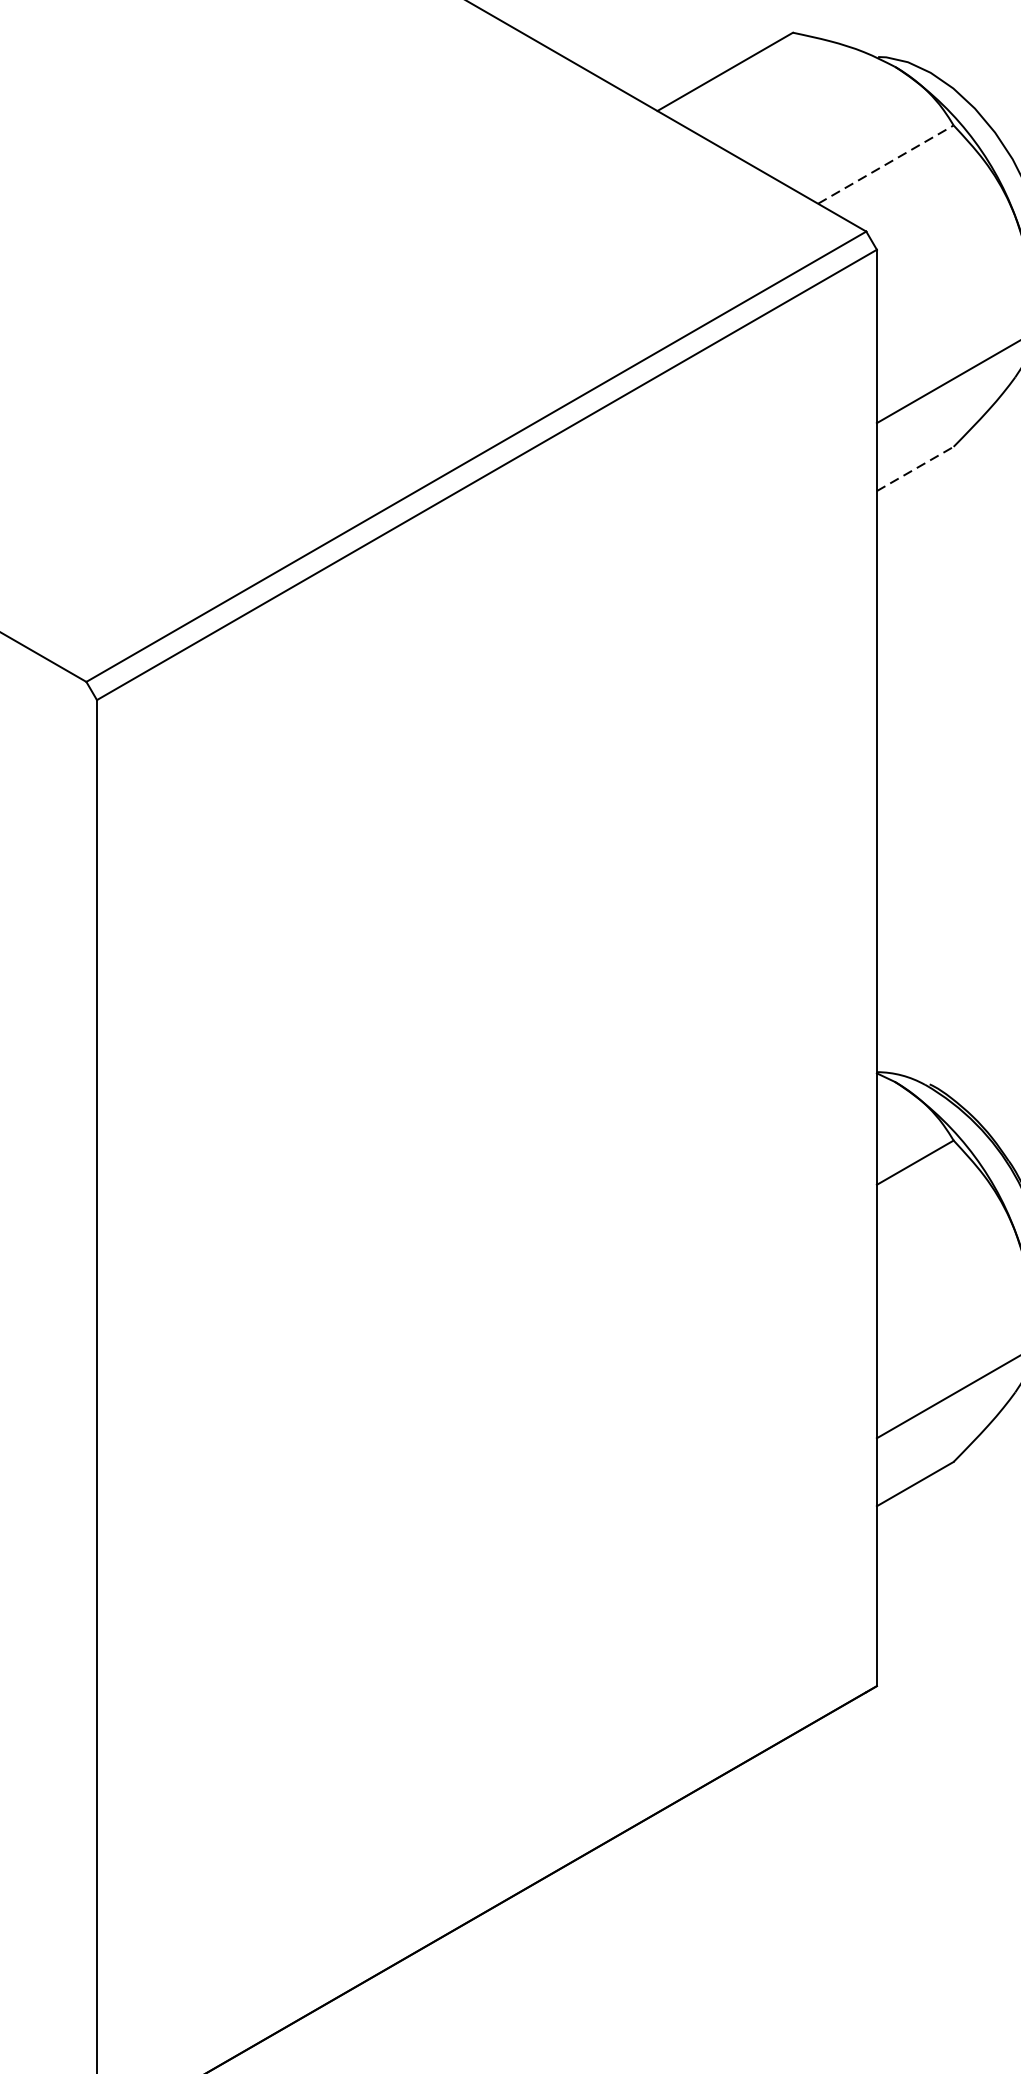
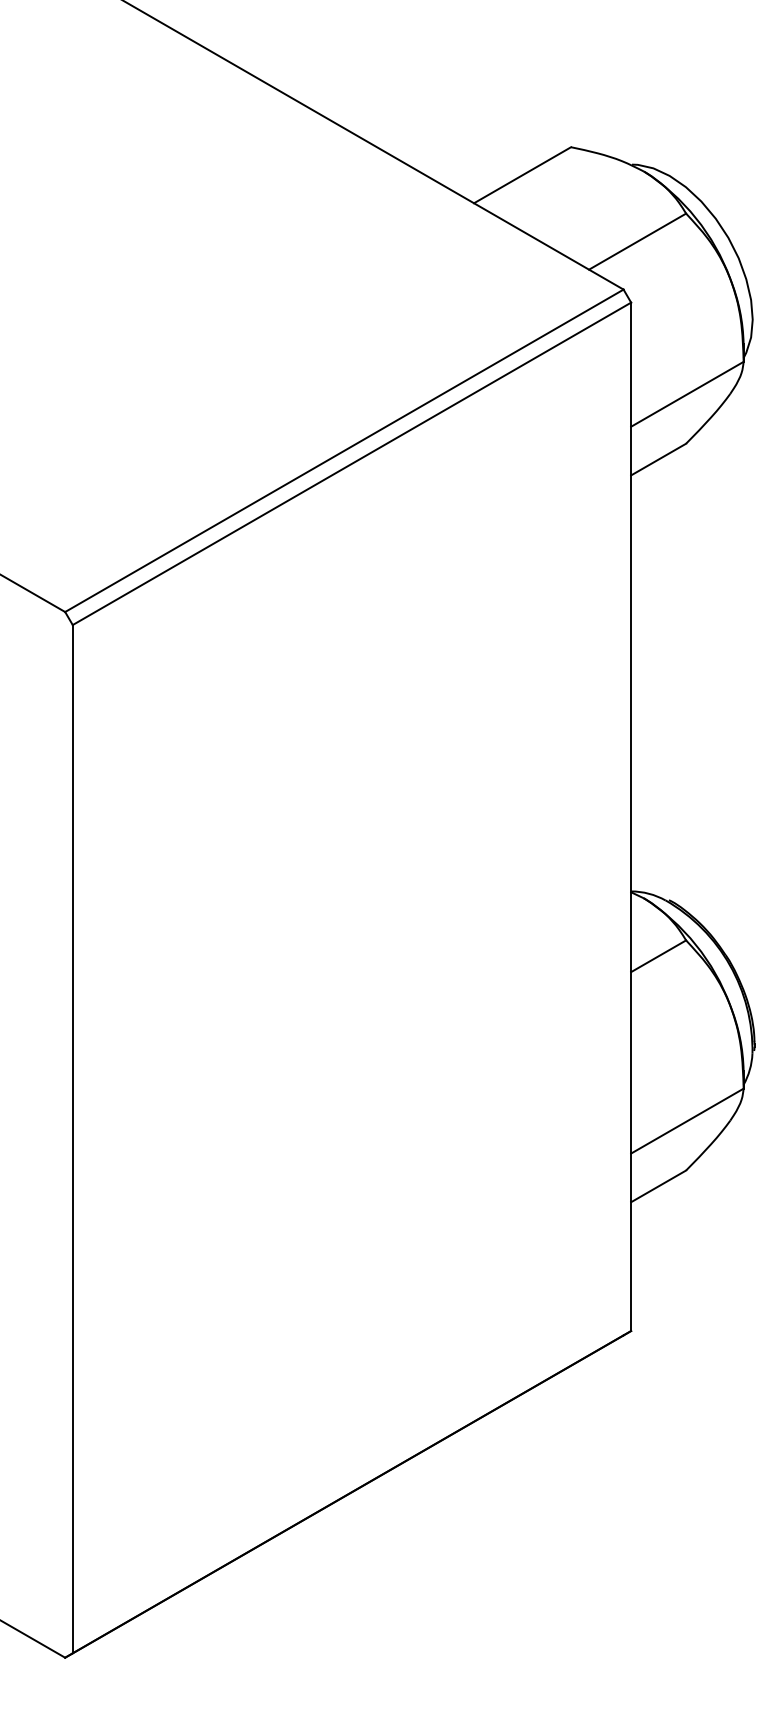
line: (887, 164) -> (638, 241), dashed -> solid
line: (915, 468) -> (658, 459), dashed -> solid

